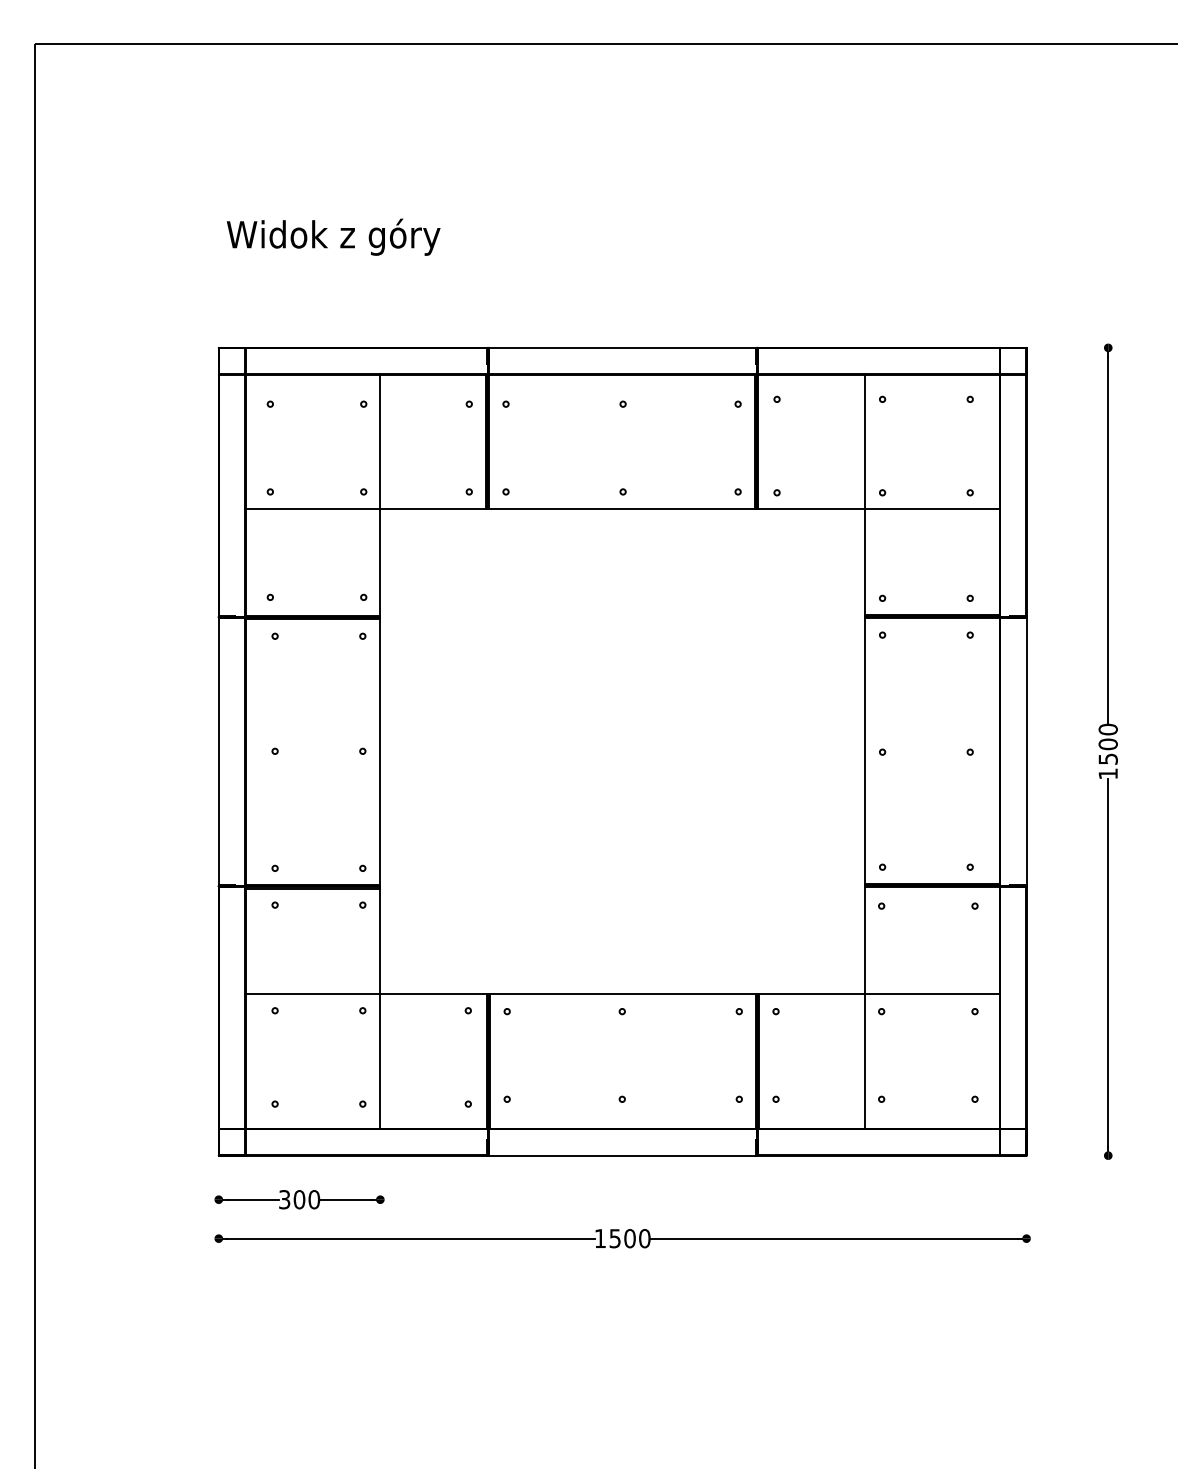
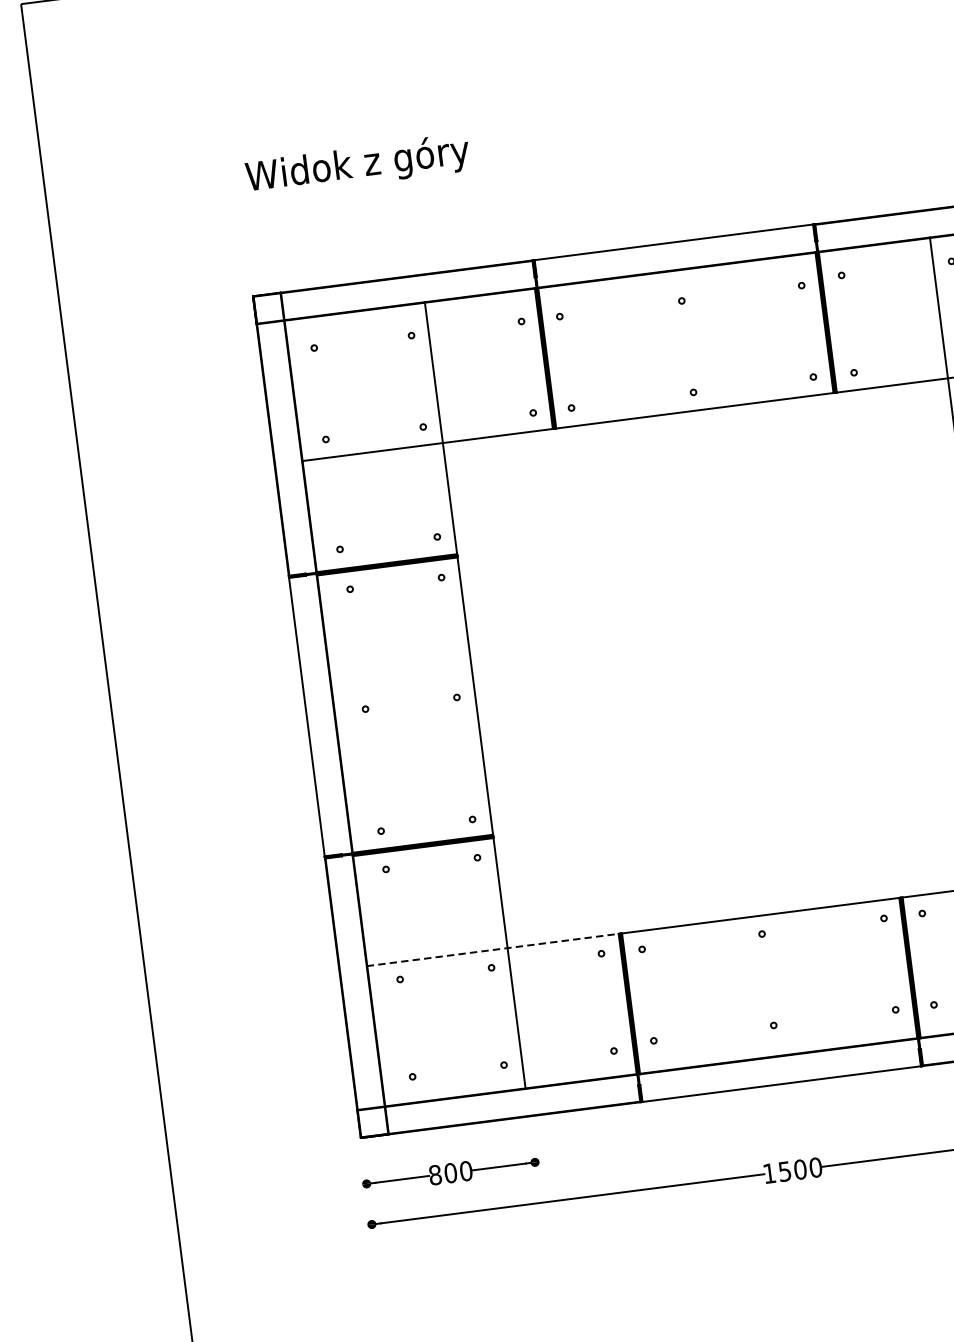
line: (367, 994) -> (494, 950), solid -> dashed
text: (284, 1199) -> (435, 1174), 300 -> 800

